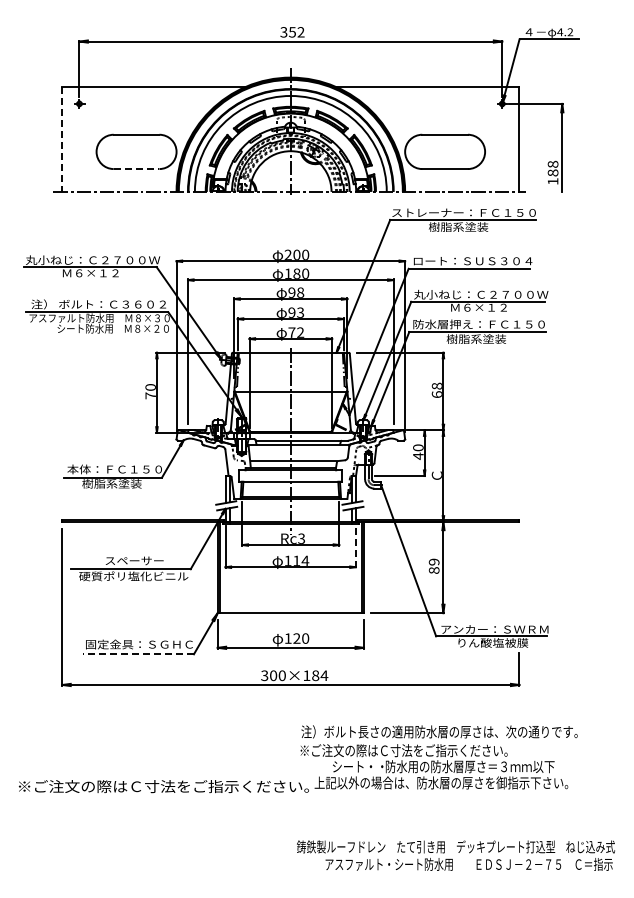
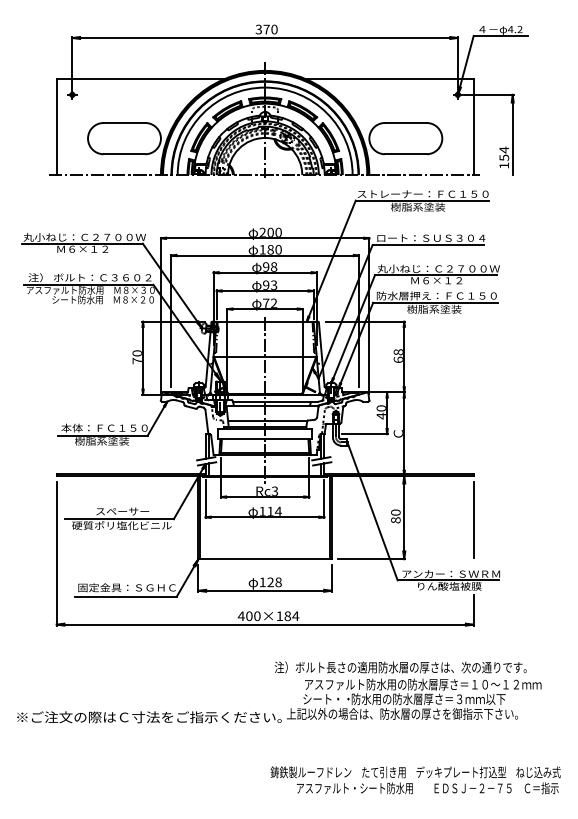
text: (296, 32) -> (270, 29), 352 -> 370
line: (62, 139) -> (56, 127), dashed -> solid
text: (552, 168) -> (503, 153), 188 -> 154
line: (136, 169) -> (124, 154), dashed -> solid
line: (355, 547) -> (324, 499), dashed -> solid
text: (434, 561) -> (396, 512), 89 -> 80
line: (519, 569) -> (473, 519), added
text: (305, 638) -> (278, 582), 120 -> 128
line: (138, 654) -> (126, 596), dashed -> solid
text: (264, 675) -> (241, 616), 300×184 -> 400×184
text: (446, 750) -> (407, 684), ※ご注文の際はＣ寸法をご指示ください。 -> アスファルト防水用の防水層厚さ＝１０～１２ｍｍ

